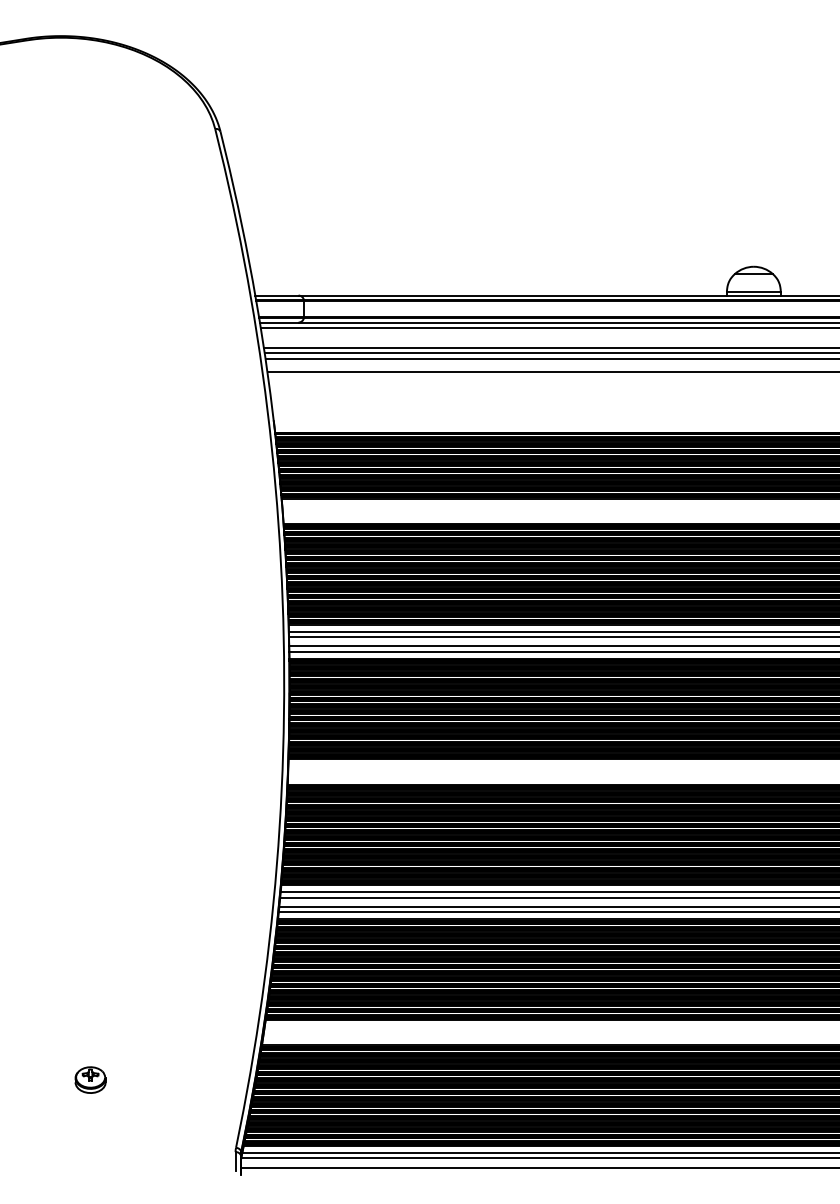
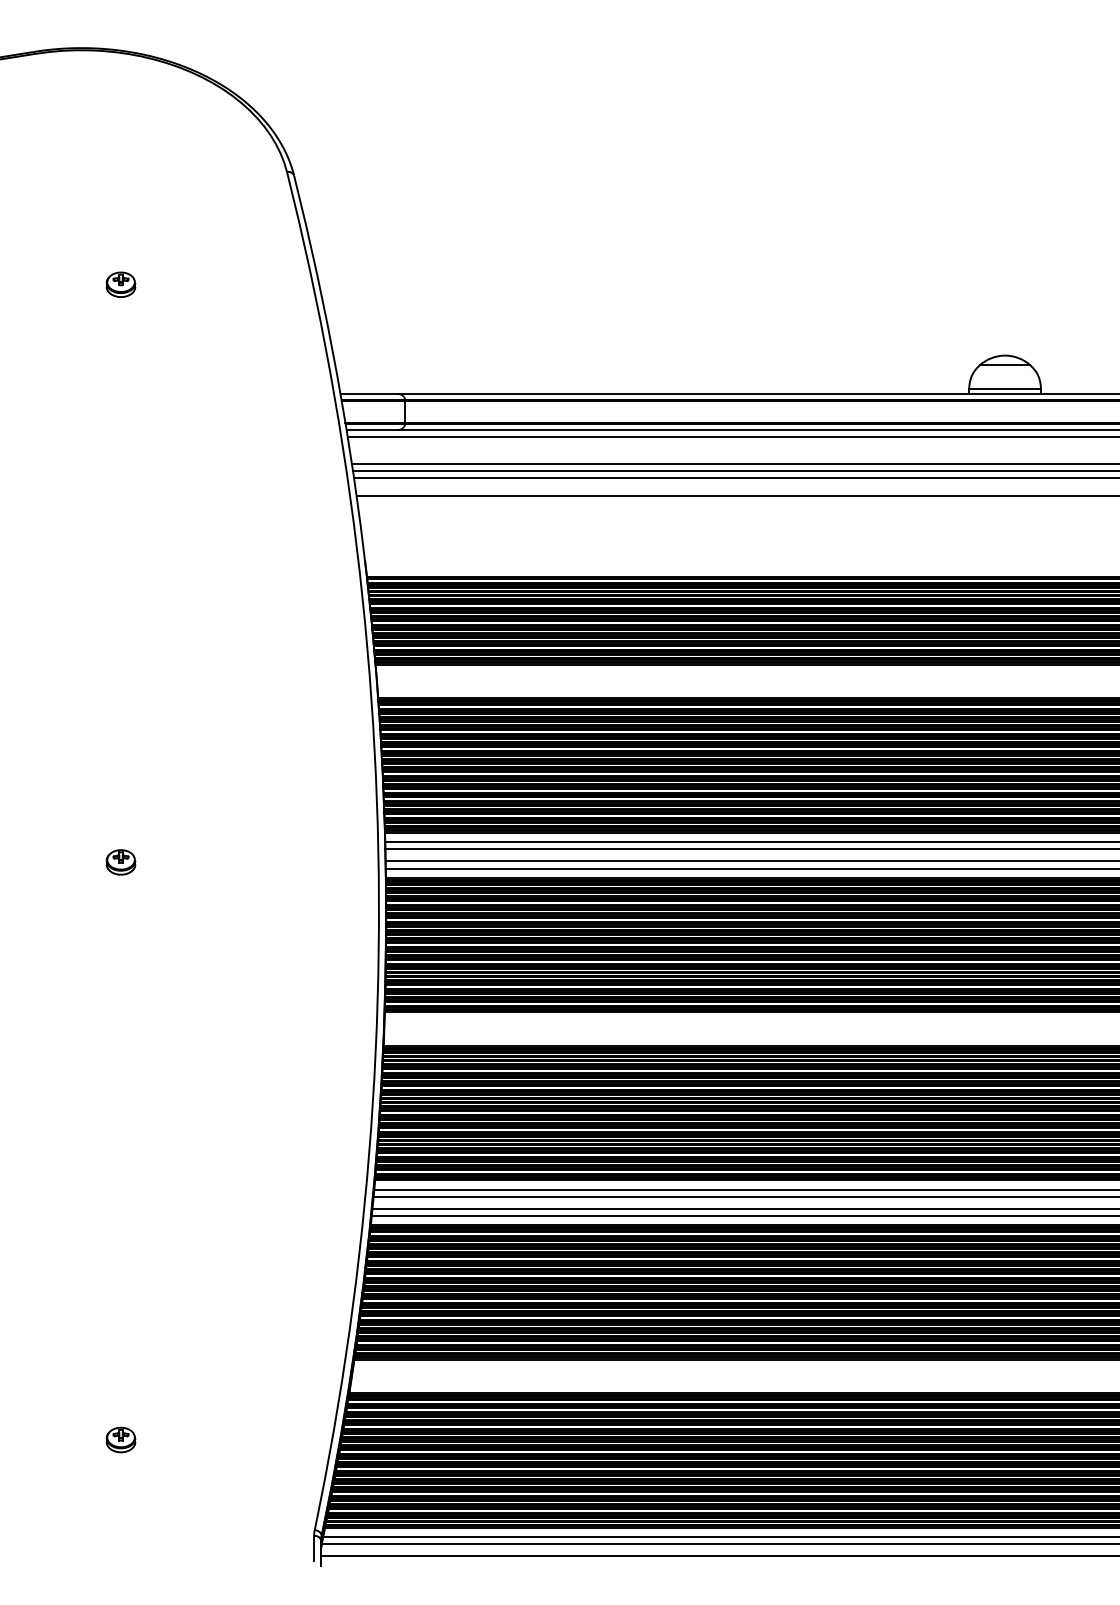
part: (90, 213) -> (120, 284), added
part: (90, 646) -> (120, 861), added
part: (90, 1080) -> (120, 1440), size x0.71

